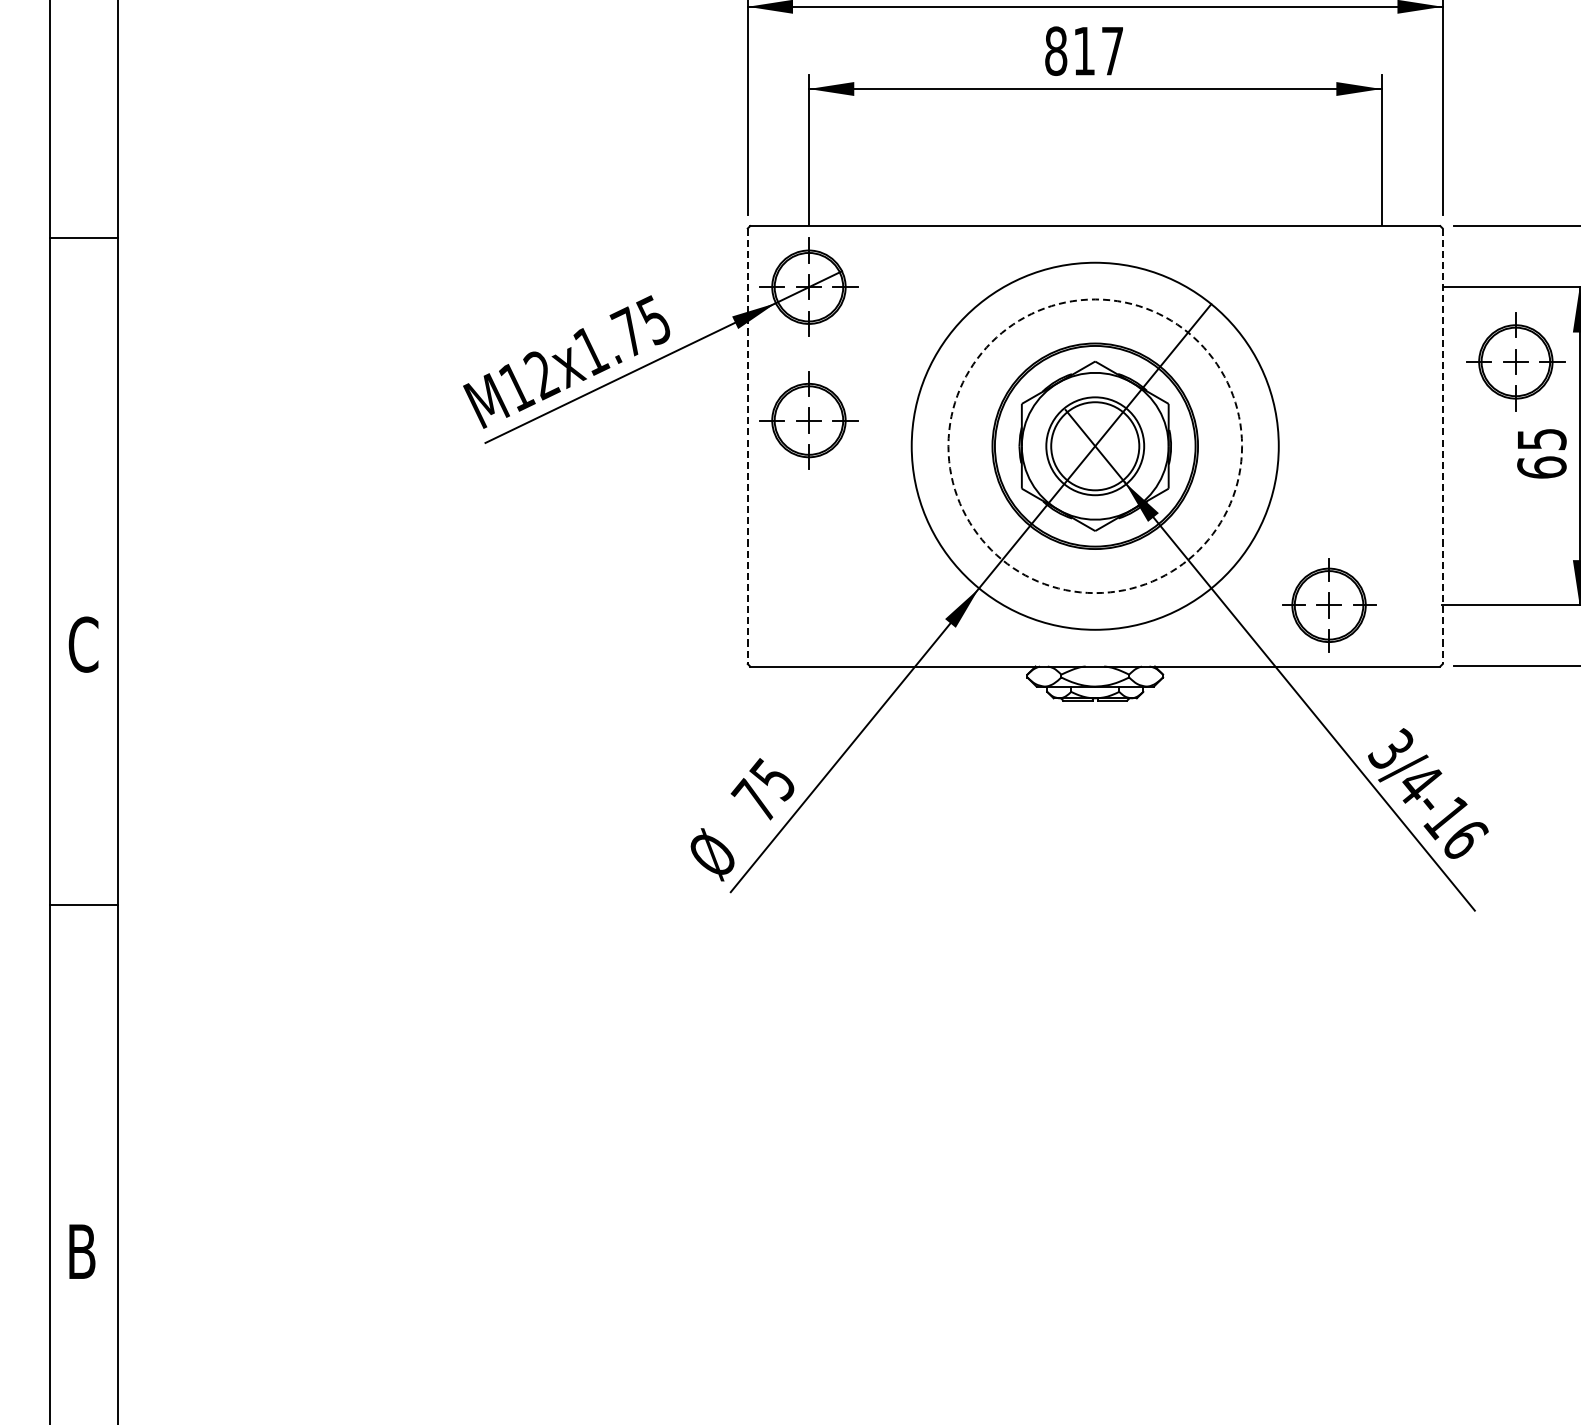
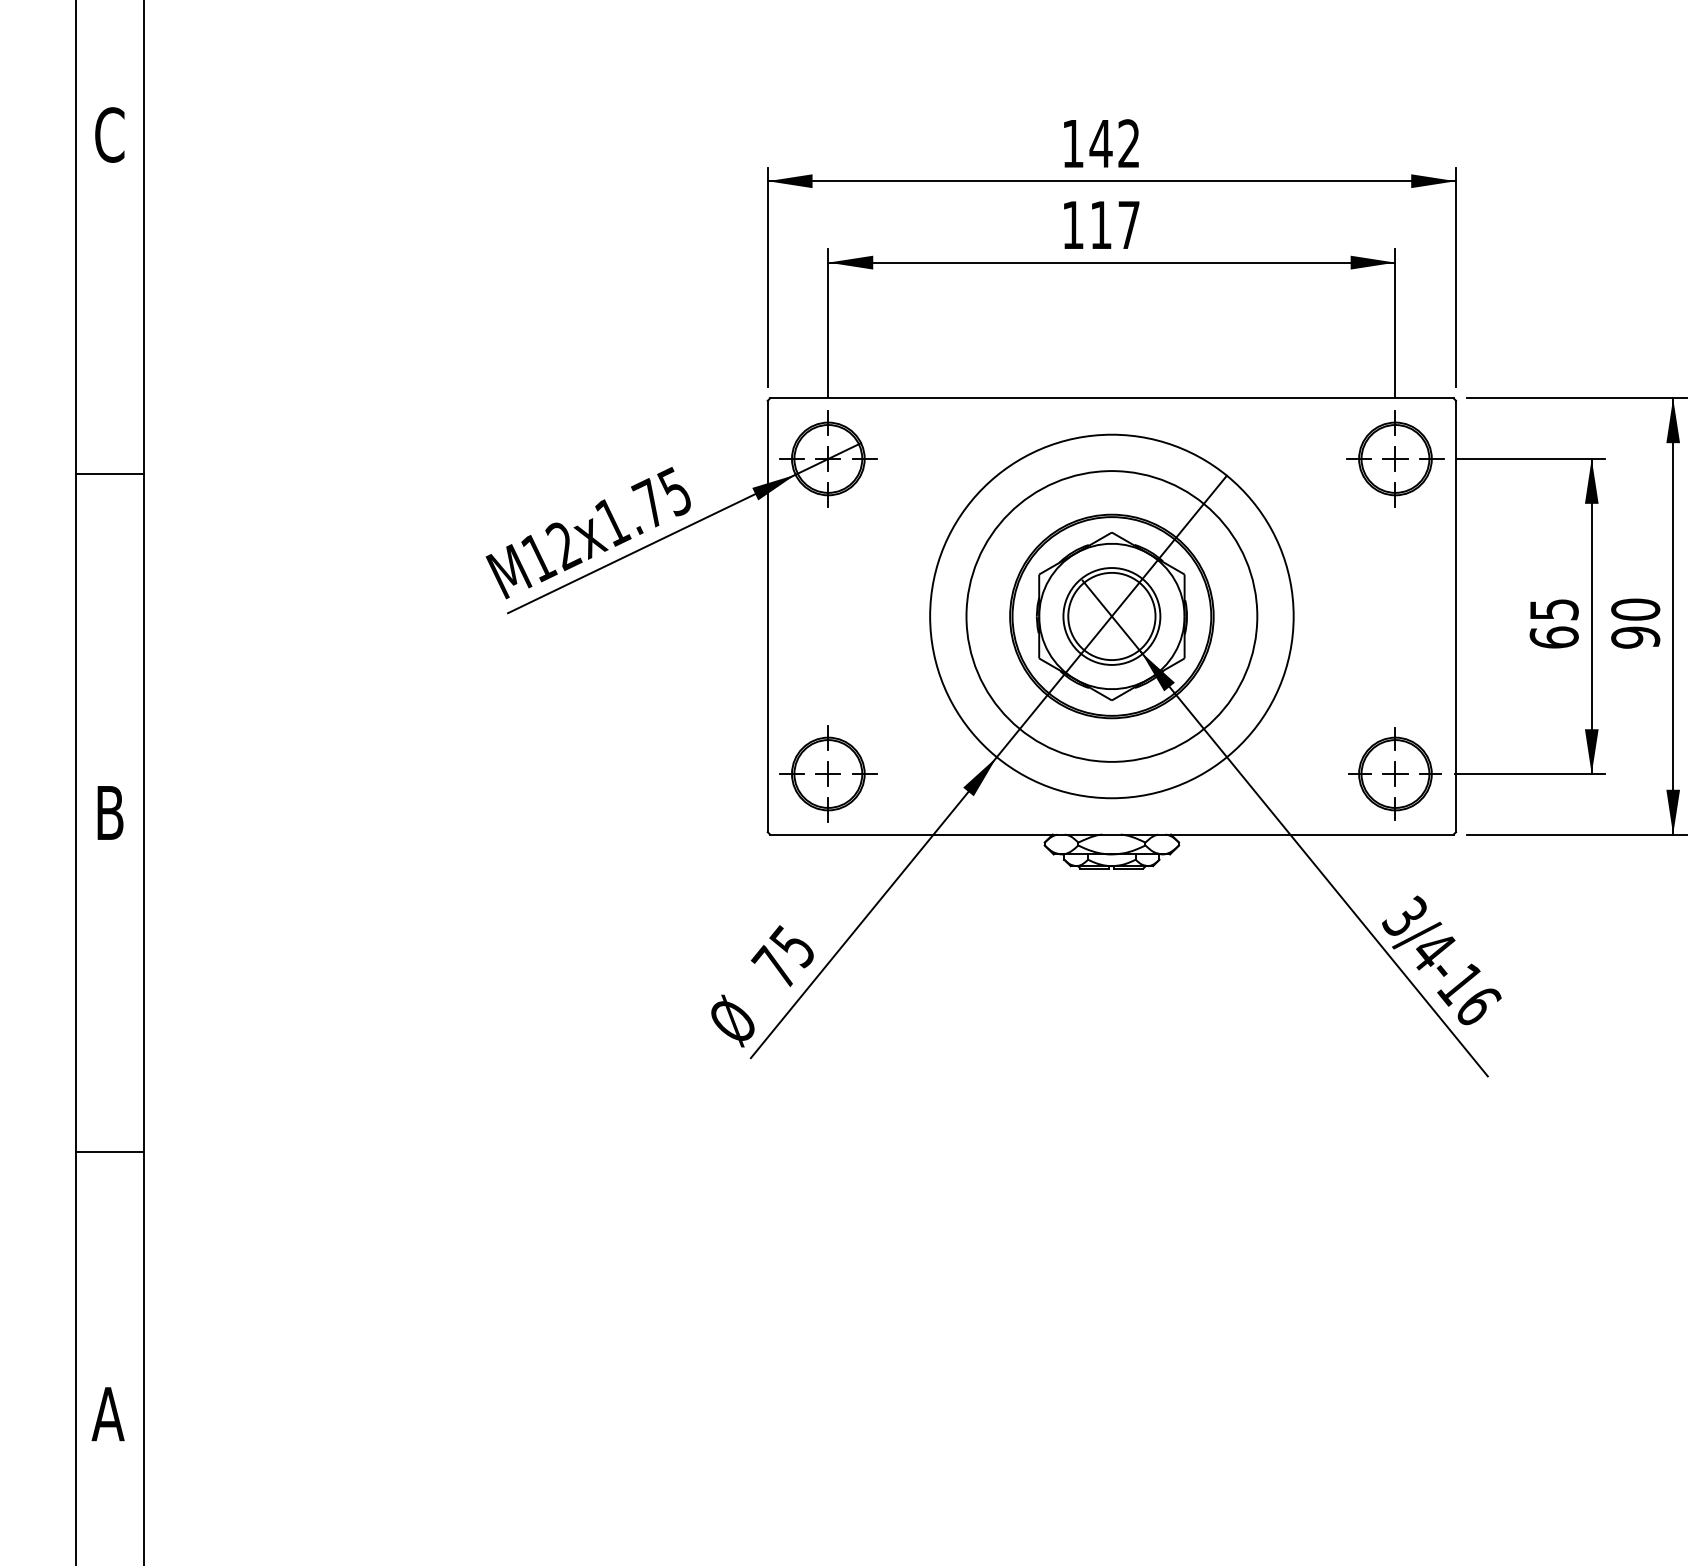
text: (1056, 50) -> (1073, 224), 817 -> 117
line: (84, 237) -> (110, 473), moved
part: (1515, 361) -> (1395, 458), moved
part: (809, 420) -> (828, 773), moved
line: (747, 446) -> (767, 616), dashed -> solid
circle: (1094, 446) -> (1111, 616), dashed -> solid
line: (1443, 446) -> (1456, 616), dashed -> solid
part: (1328, 604) -> (1394, 773), moved
text: (83, 644) -> (109, 812), C -> B
line: (84, 904) -> (110, 1152), moved
text: (81, 1252) -> (107, 1414), B -> A

